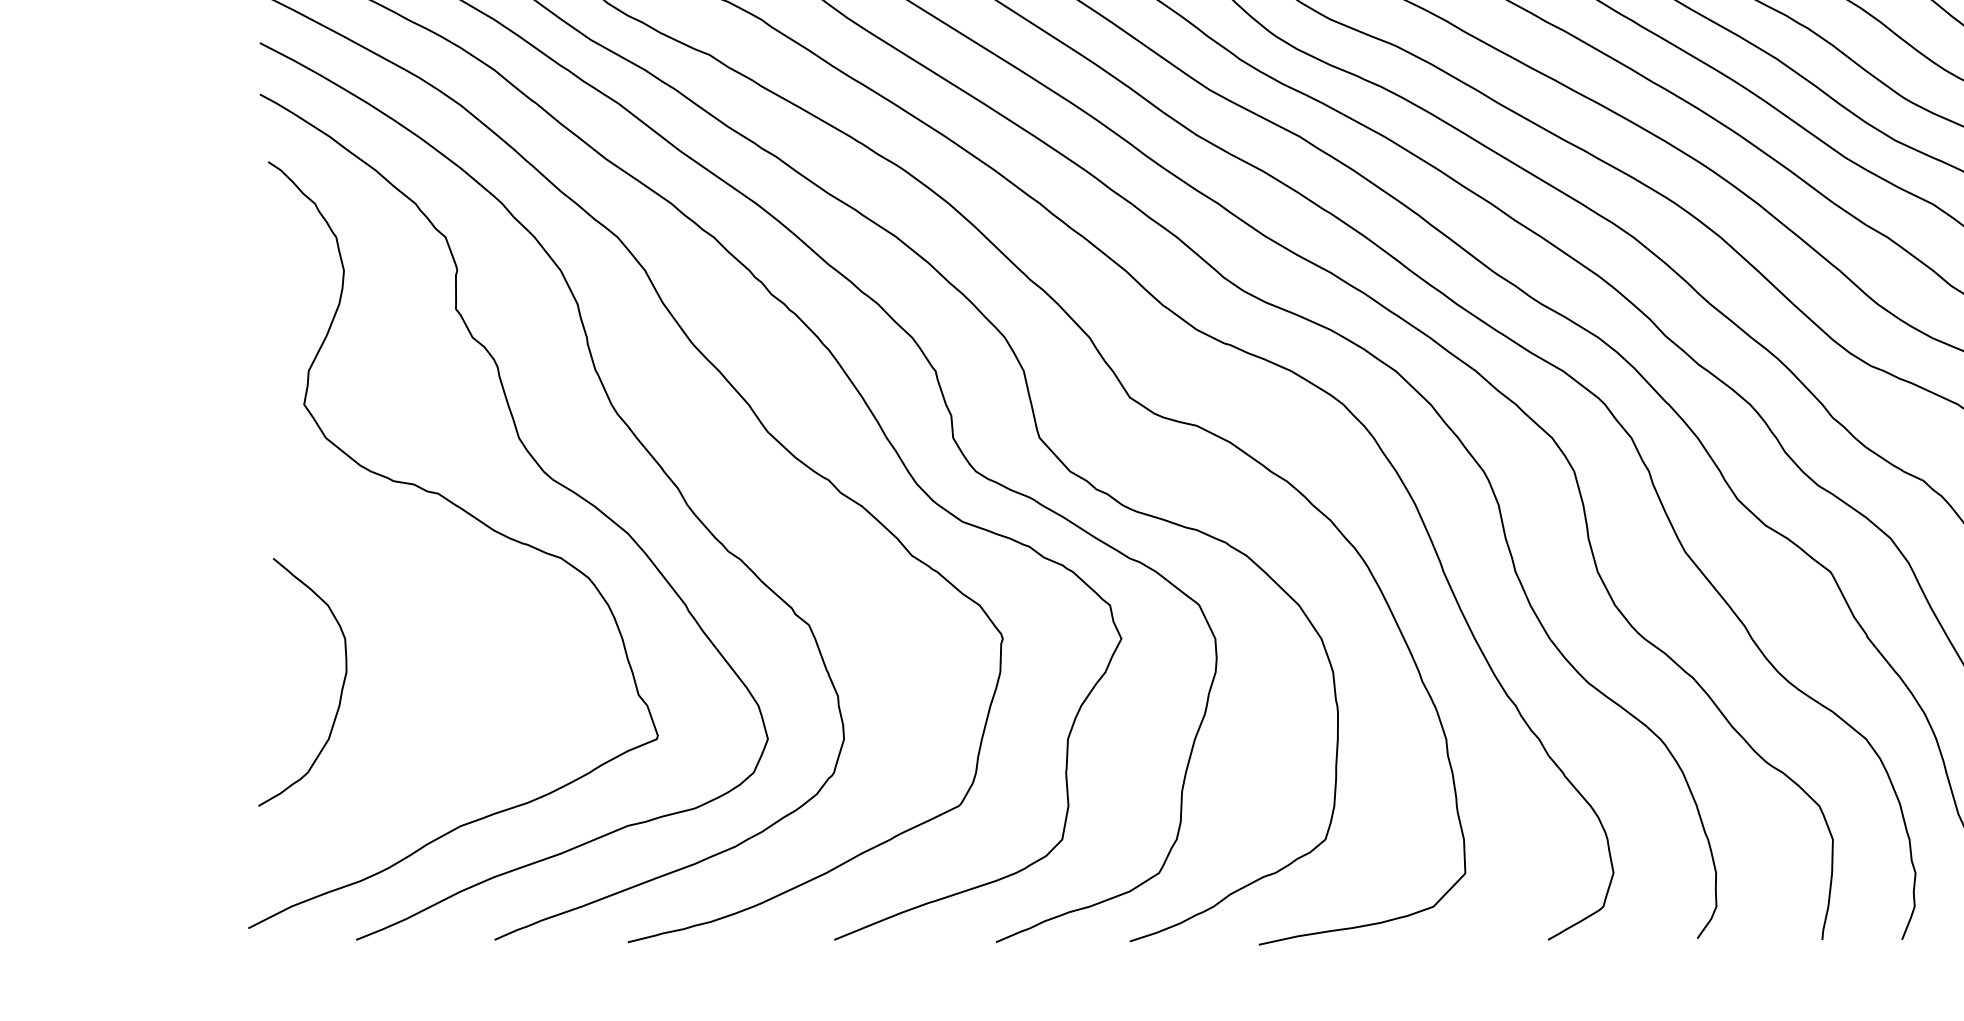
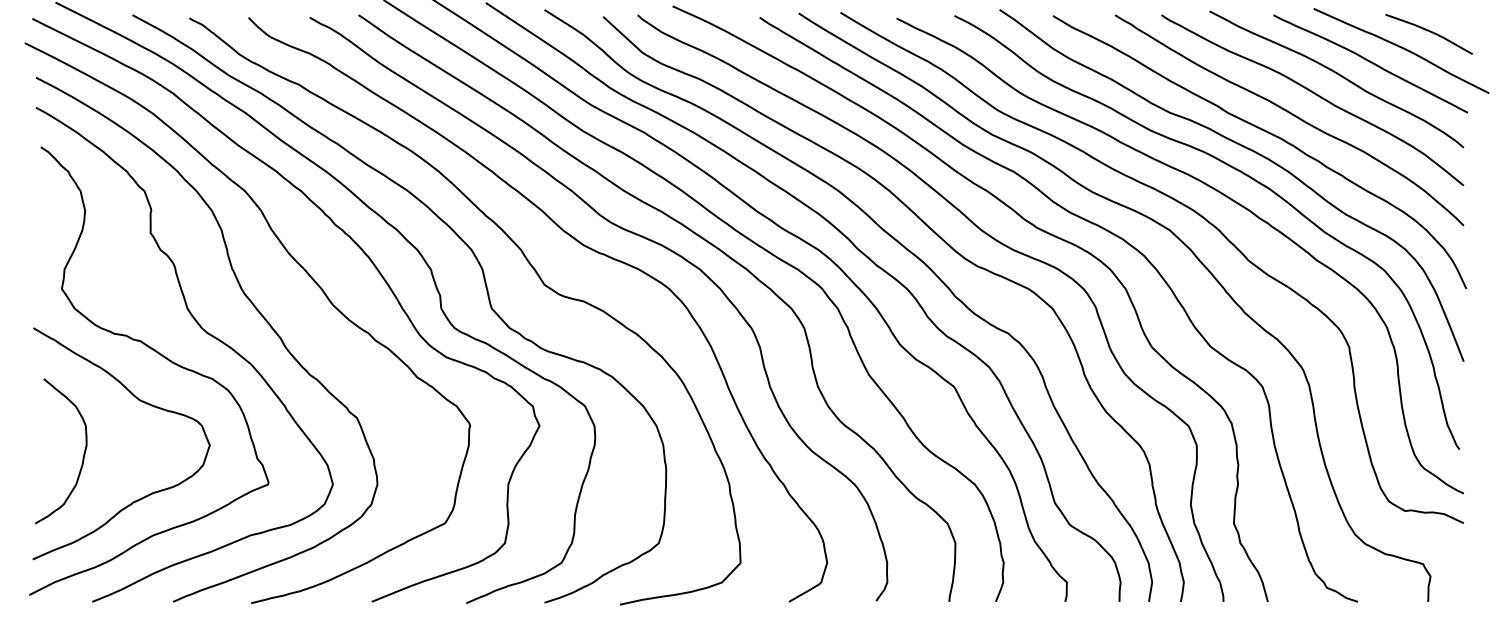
curve: (436, 597) -> (139, 401), added

